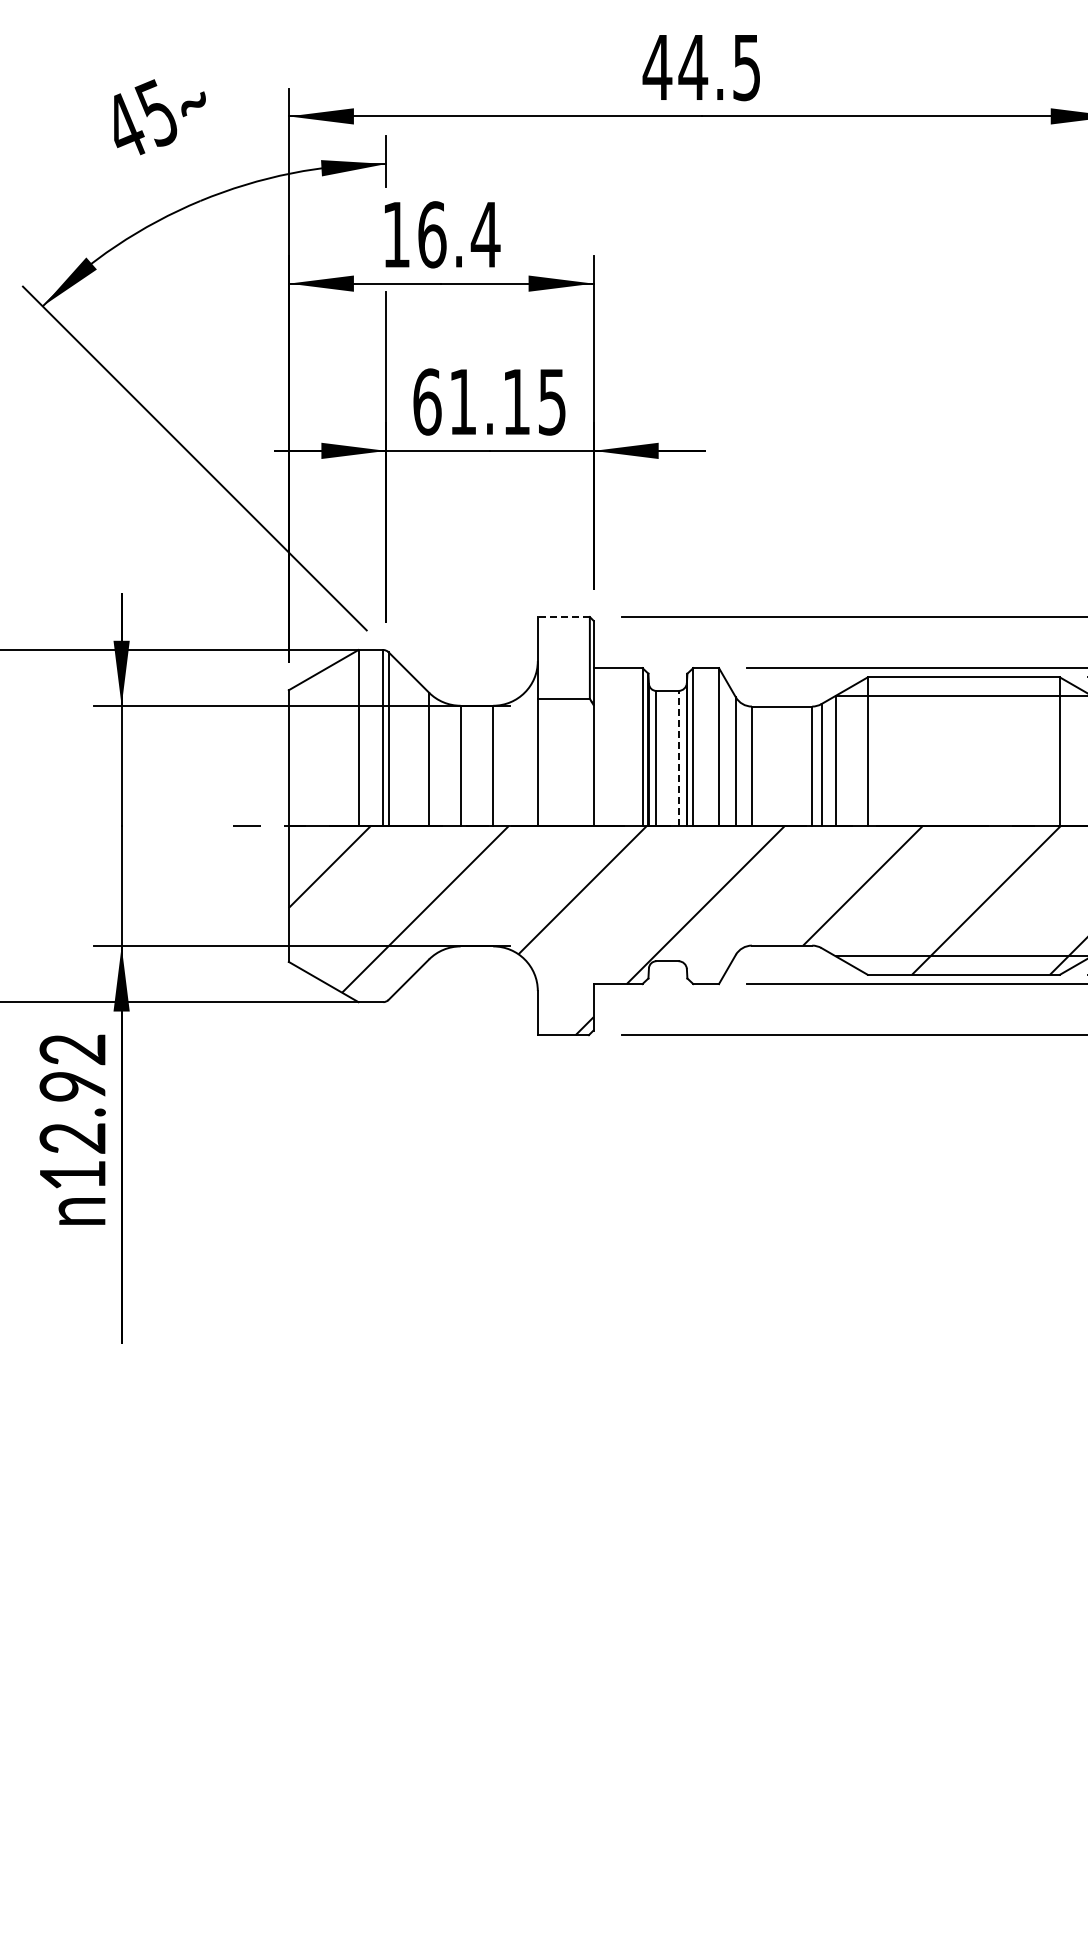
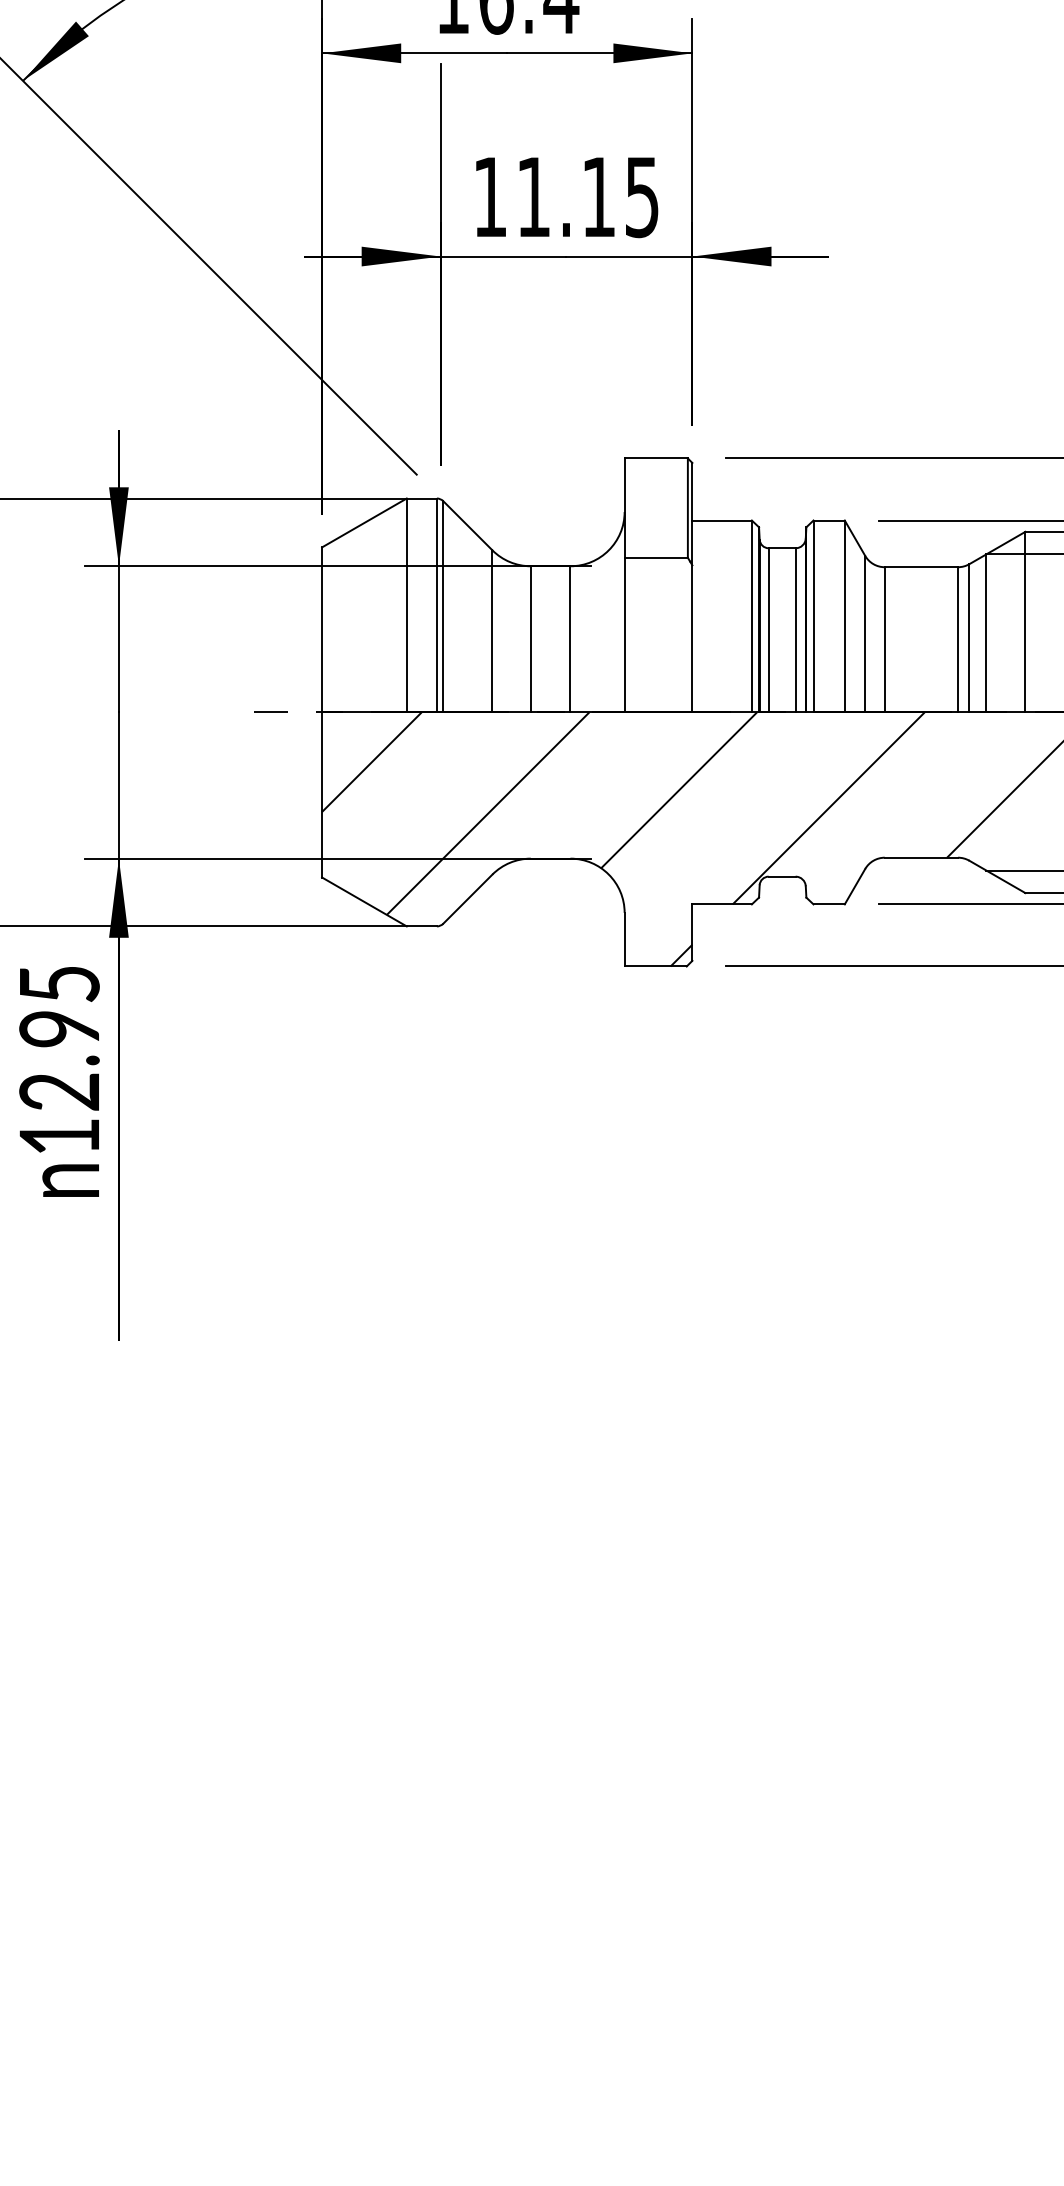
text: (427, 401) -> (490, 196), 61.15 -> 11.15
line: (563, 617) -> (655, 458), dashed -> solid
line: (678, 758) -> (795, 630), dashed -> solid
text: (72, 1049) -> (59, 983), 12.92 -> 12.95

